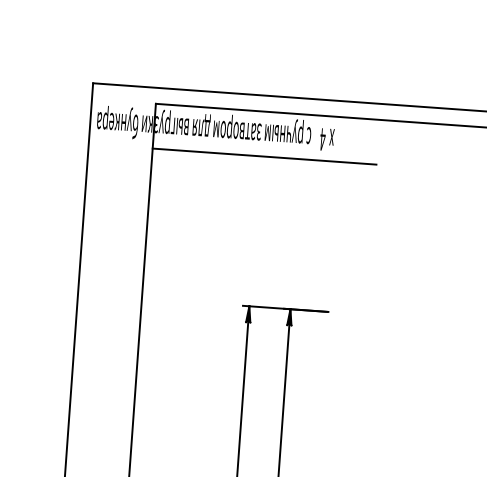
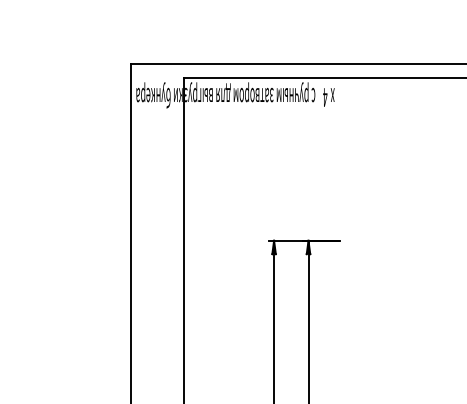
line: (264, 156) -> (277, 115), removed

